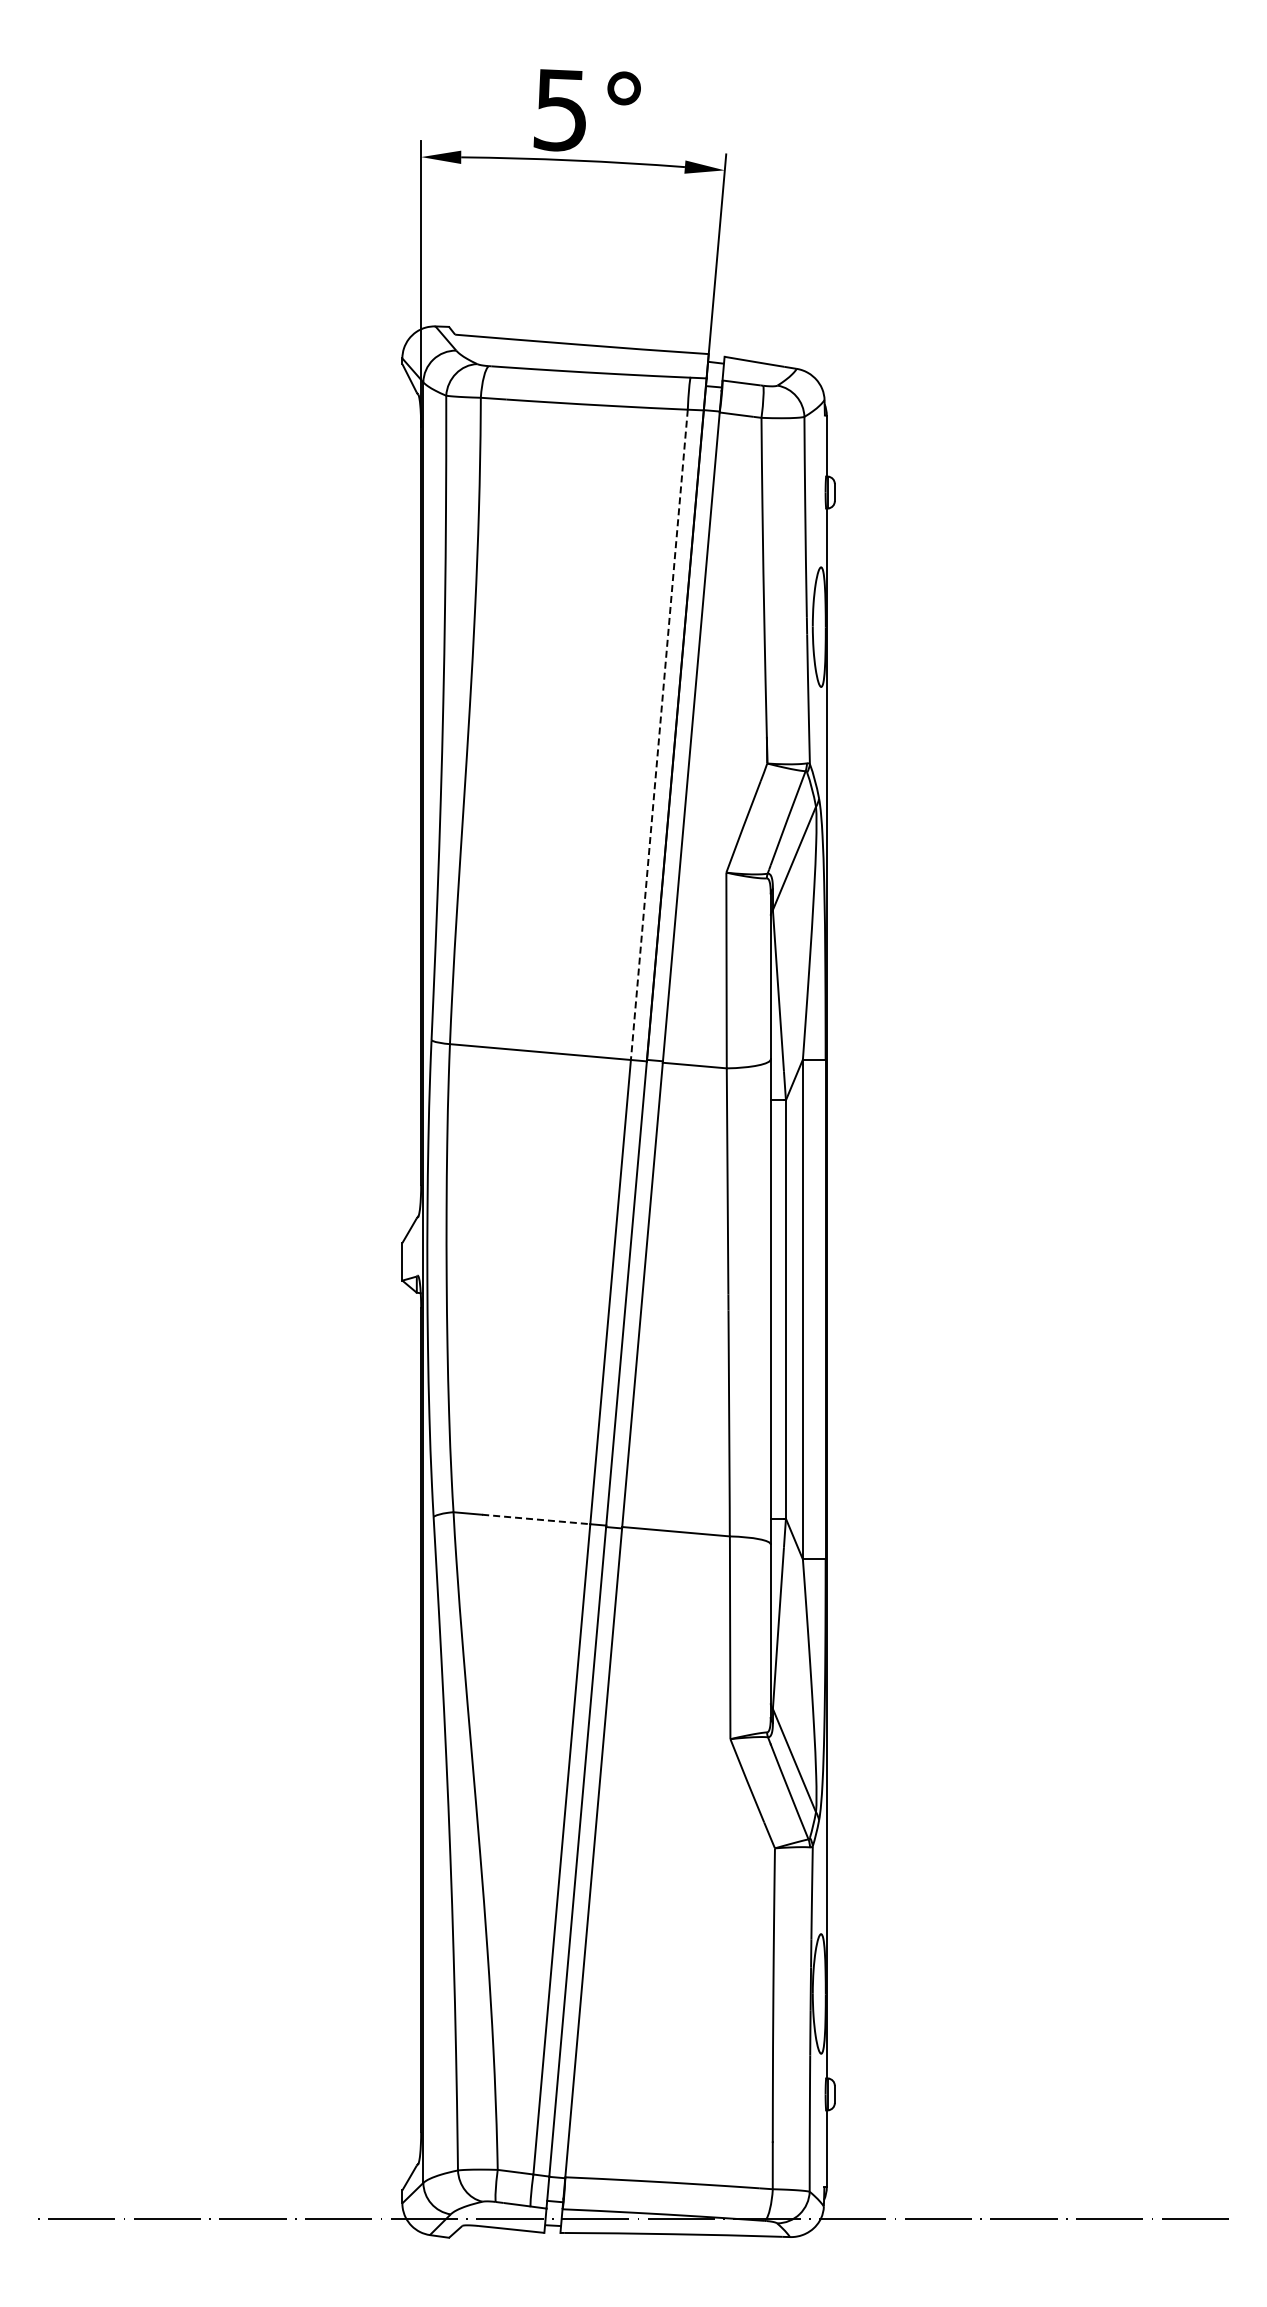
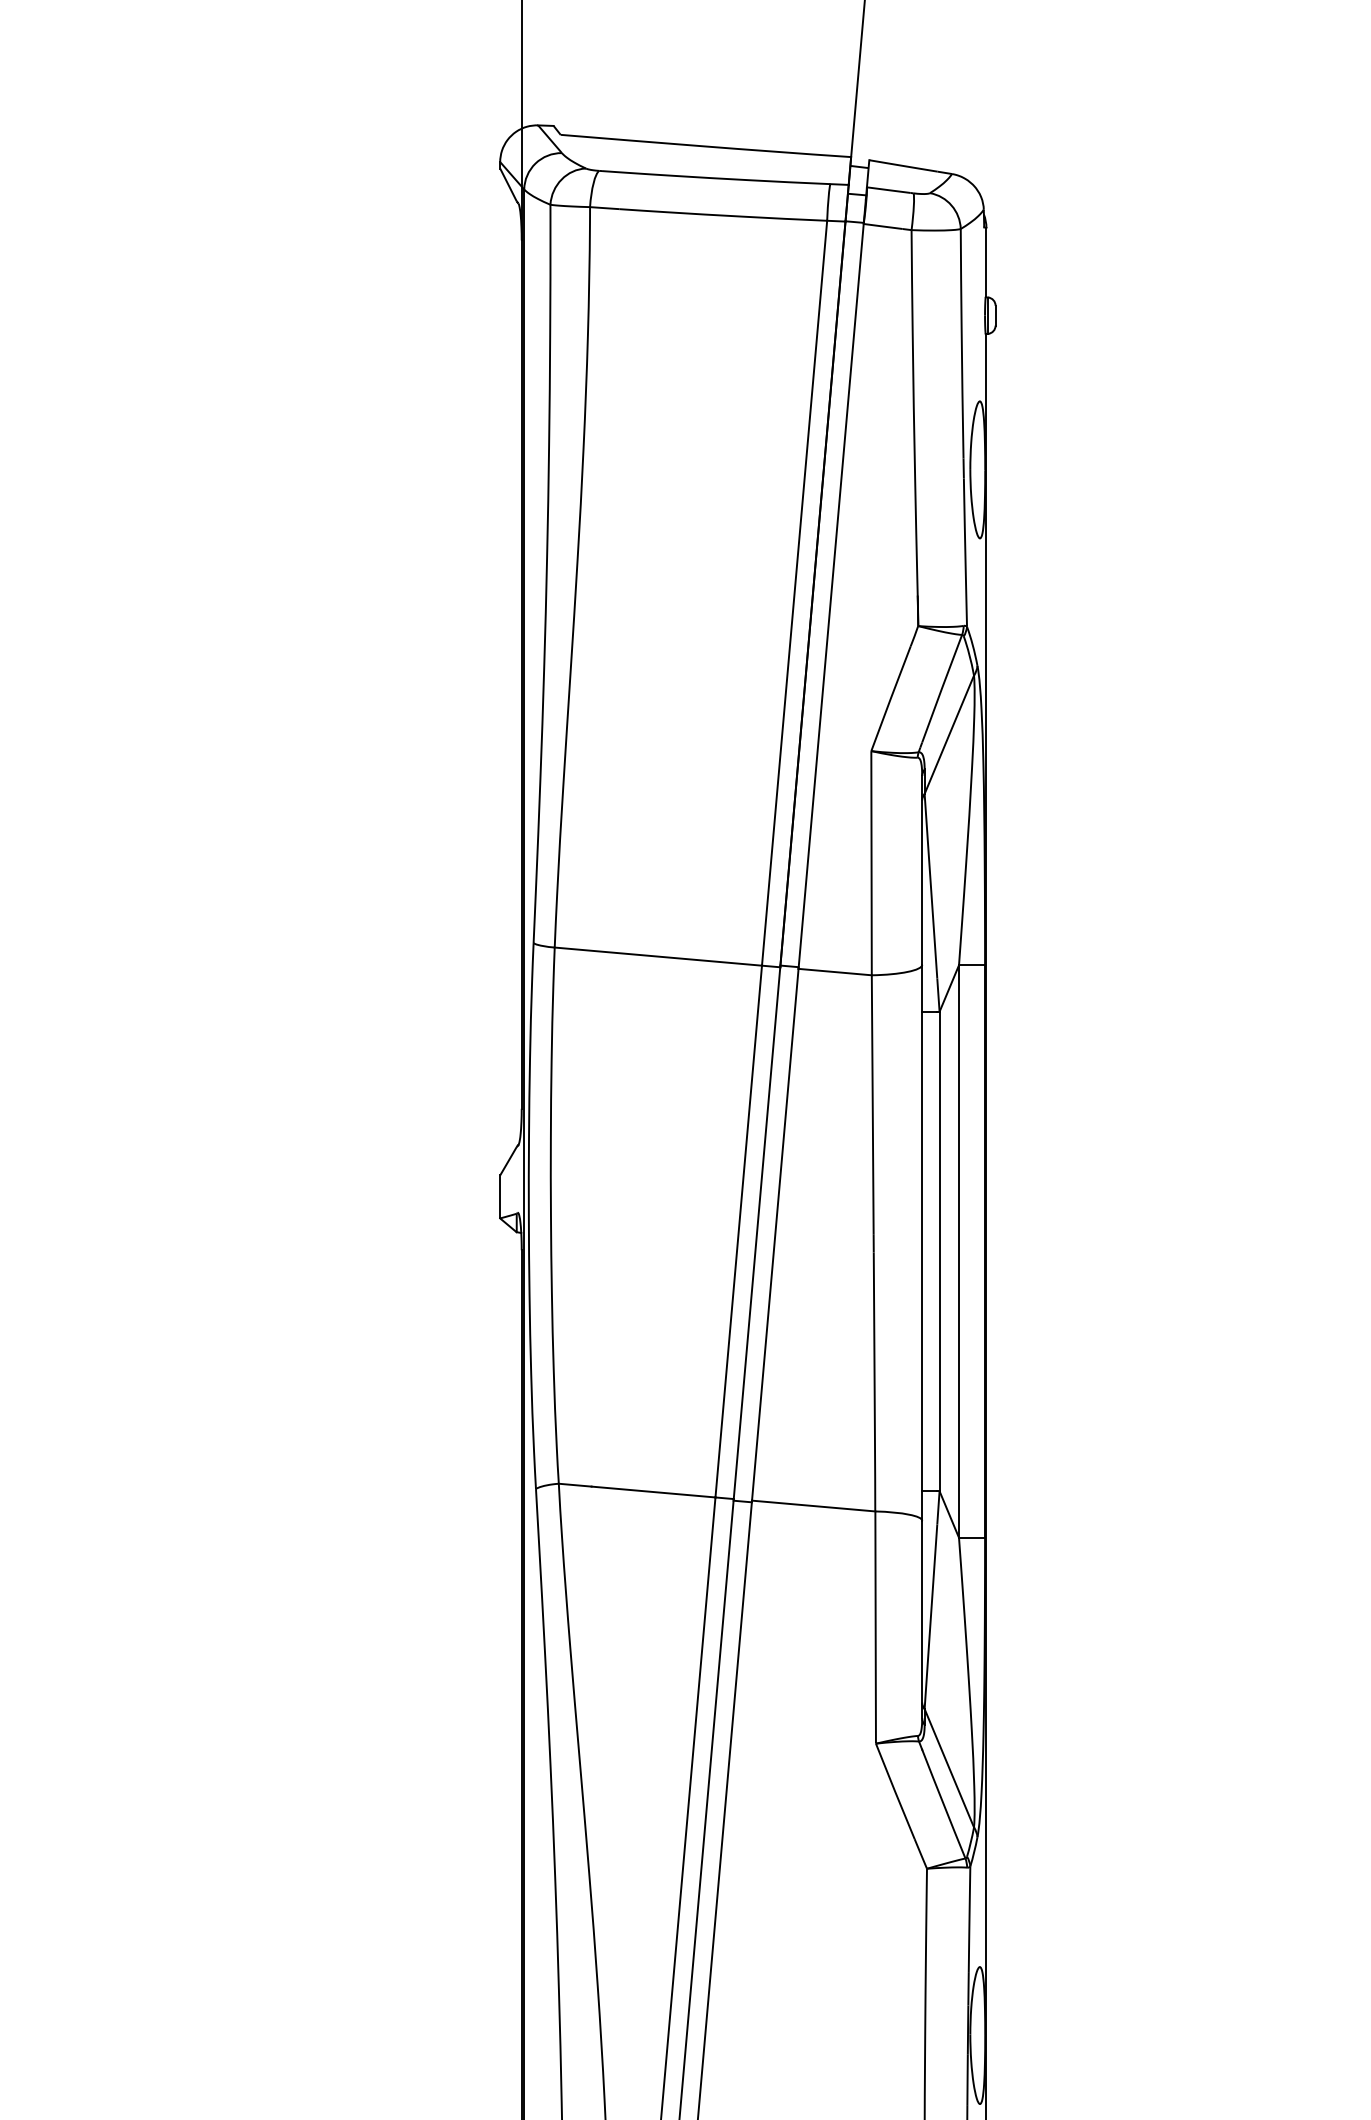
line: (659, 735) -> (794, 593), dashed -> solid
line: (536, 1519) -> (653, 1492), dashed -> solid

